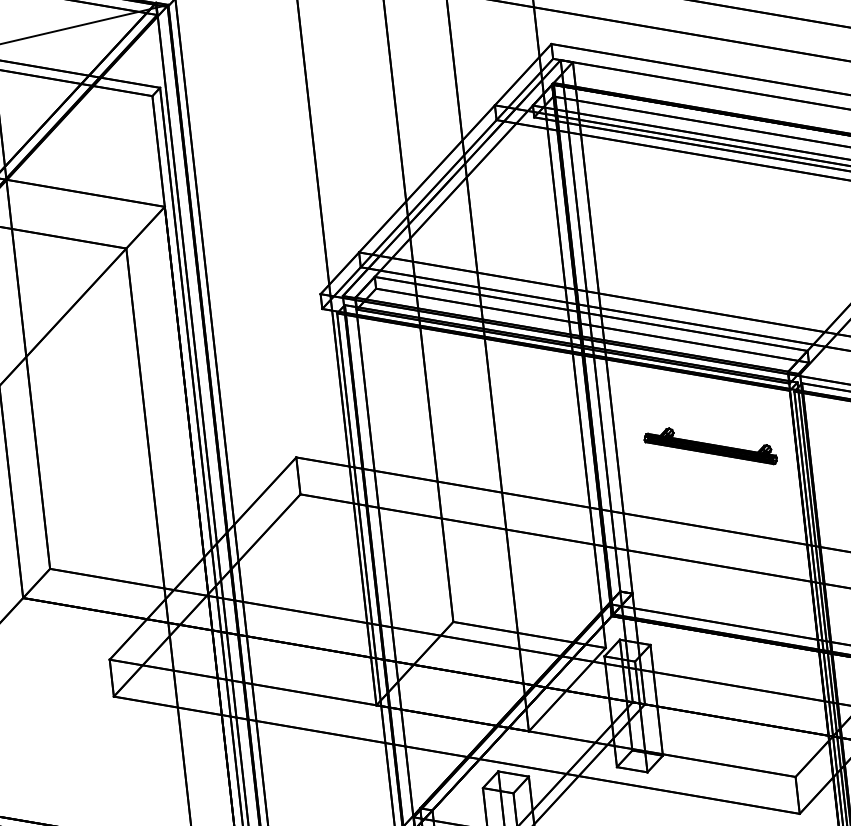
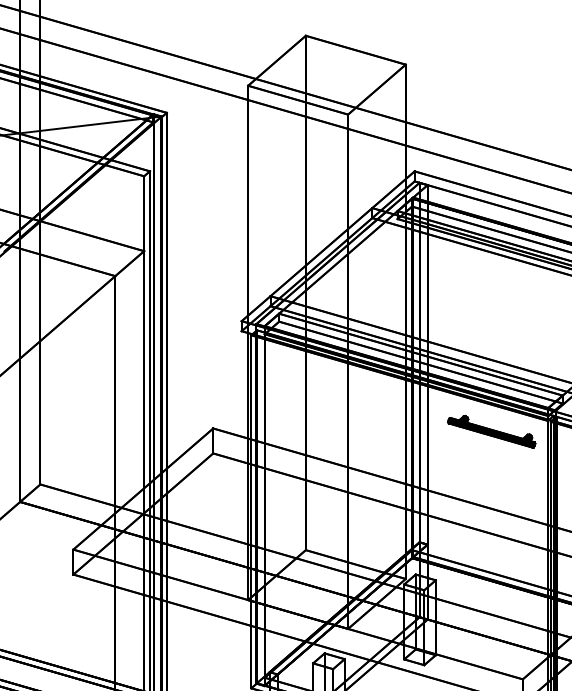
part: (710, 446) -> (491, 431), moved

